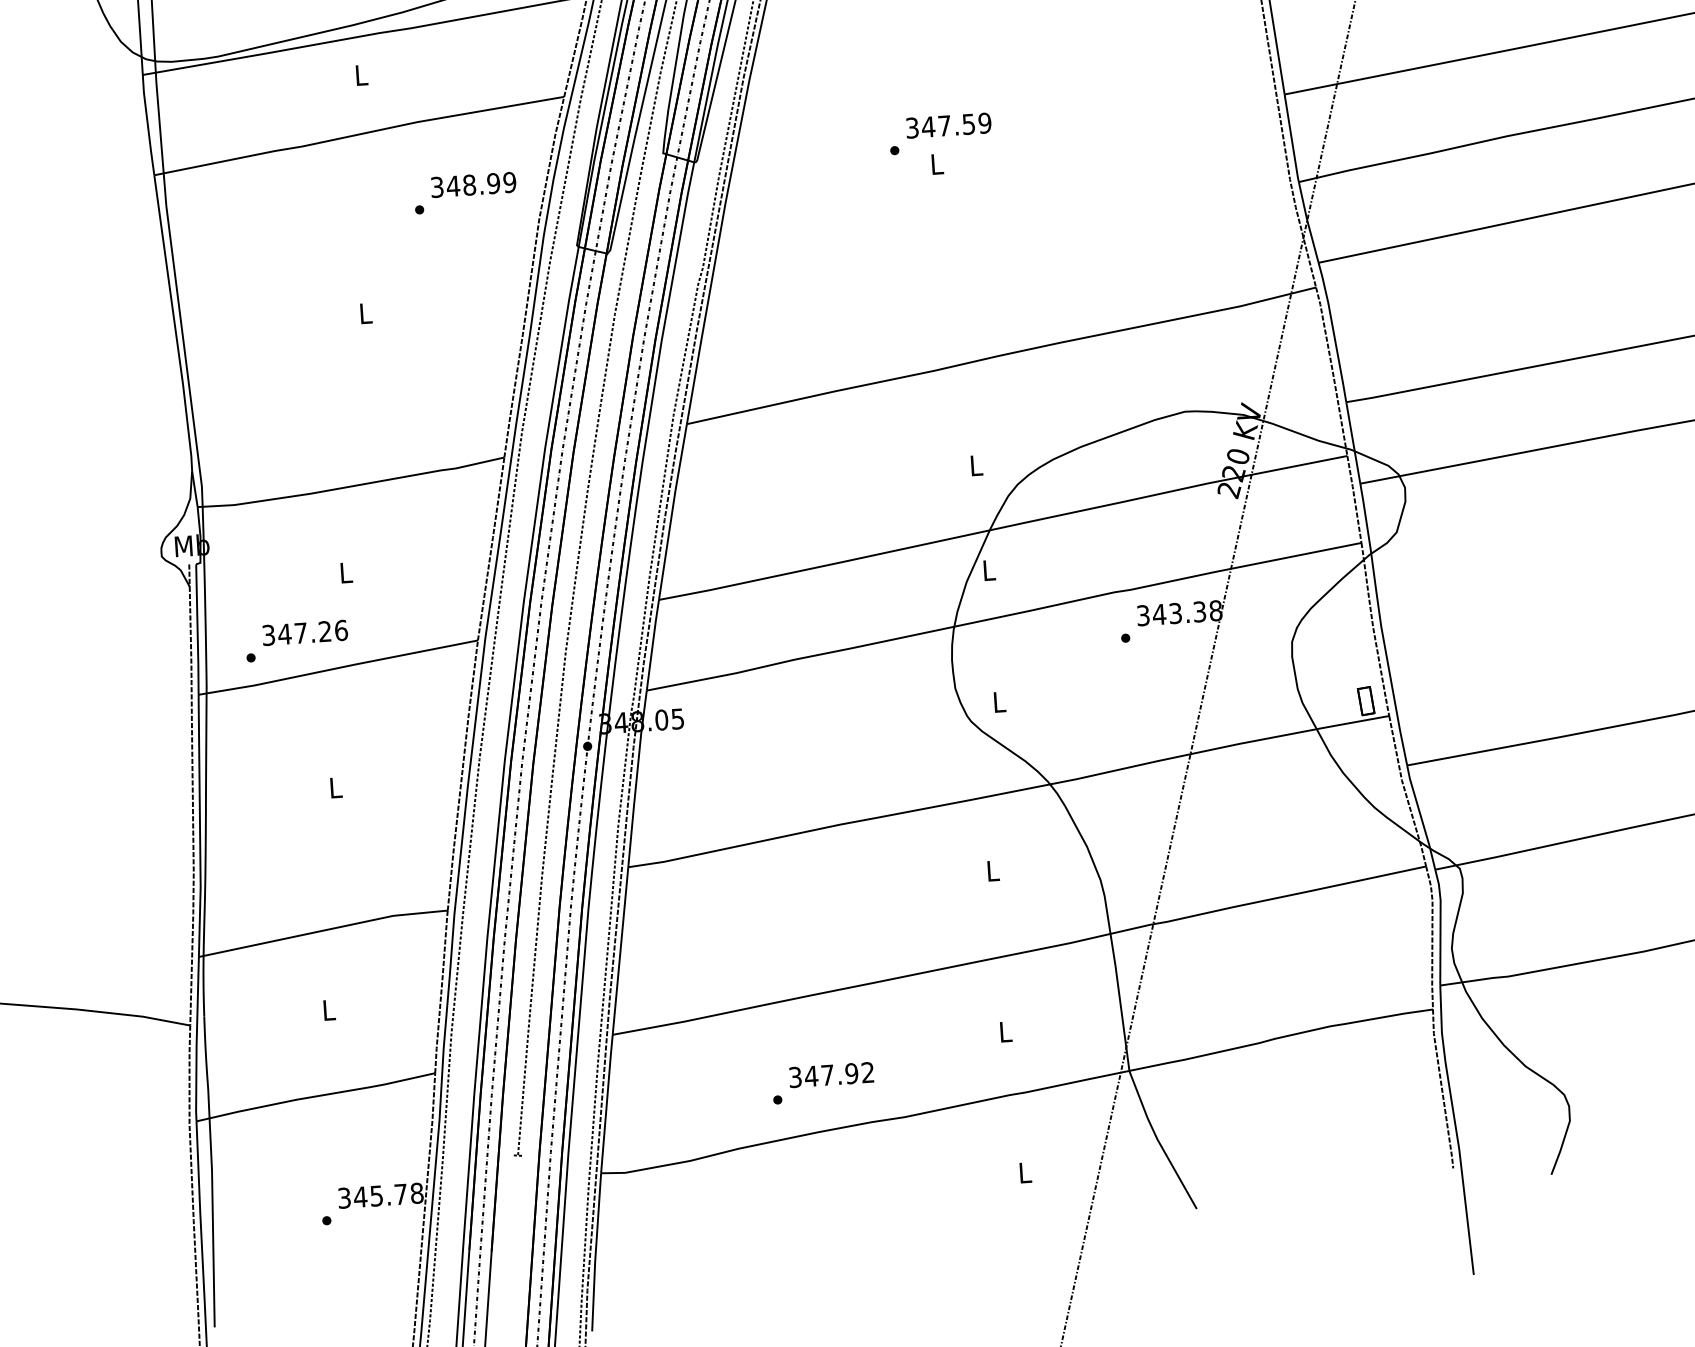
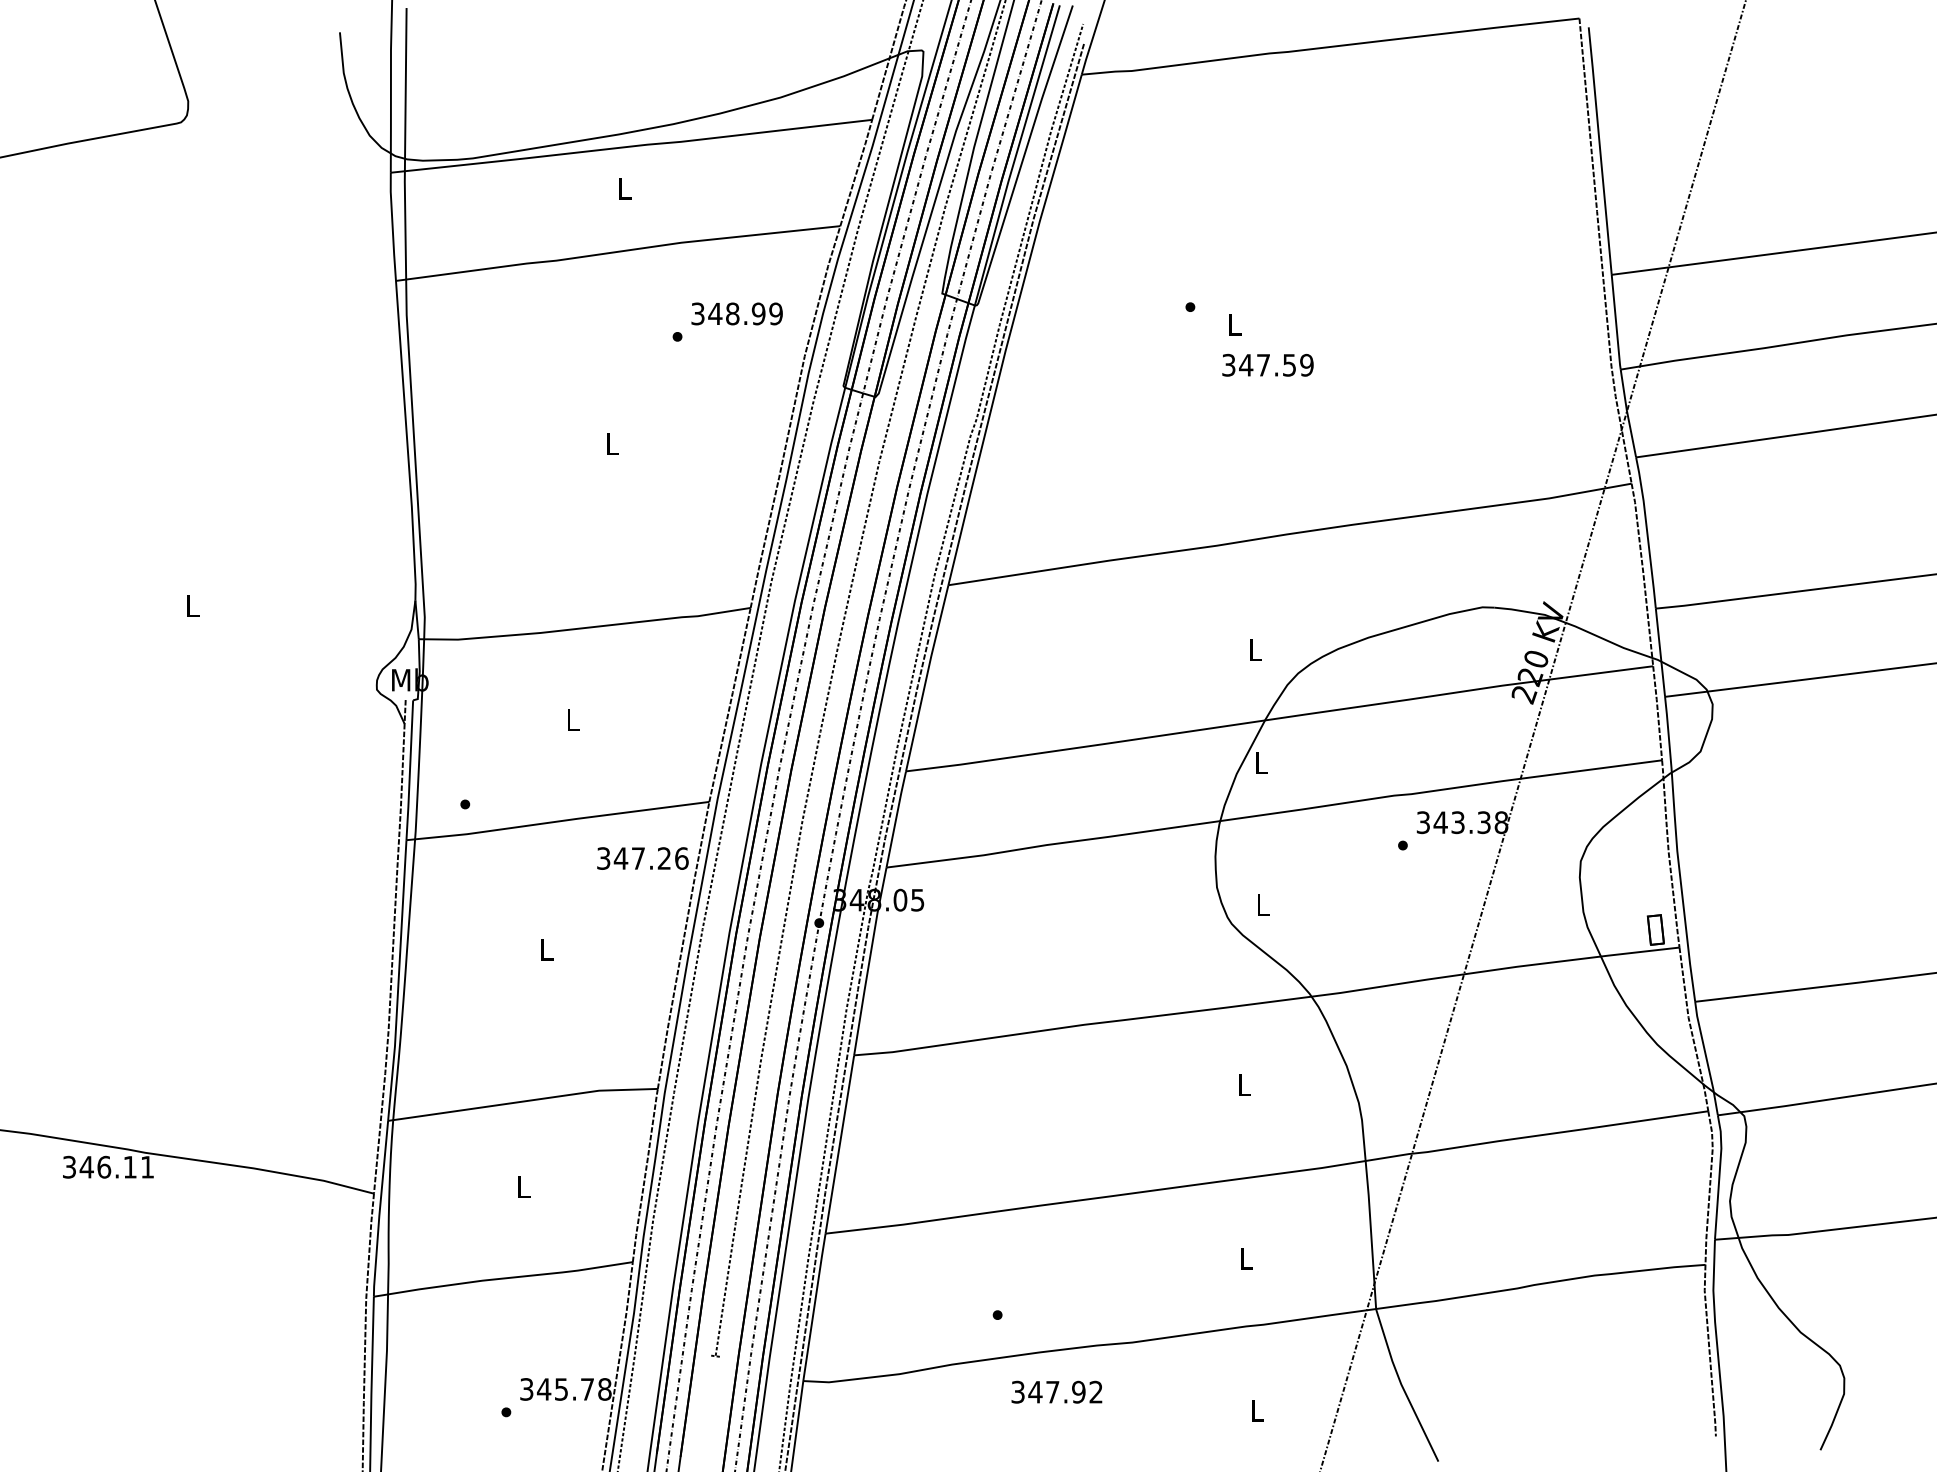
text: (948, 124) -> (1267, 364), moved
text: (304, 632) -> (642, 858), moved
text: (831, 1074) -> (1056, 1391), moved

